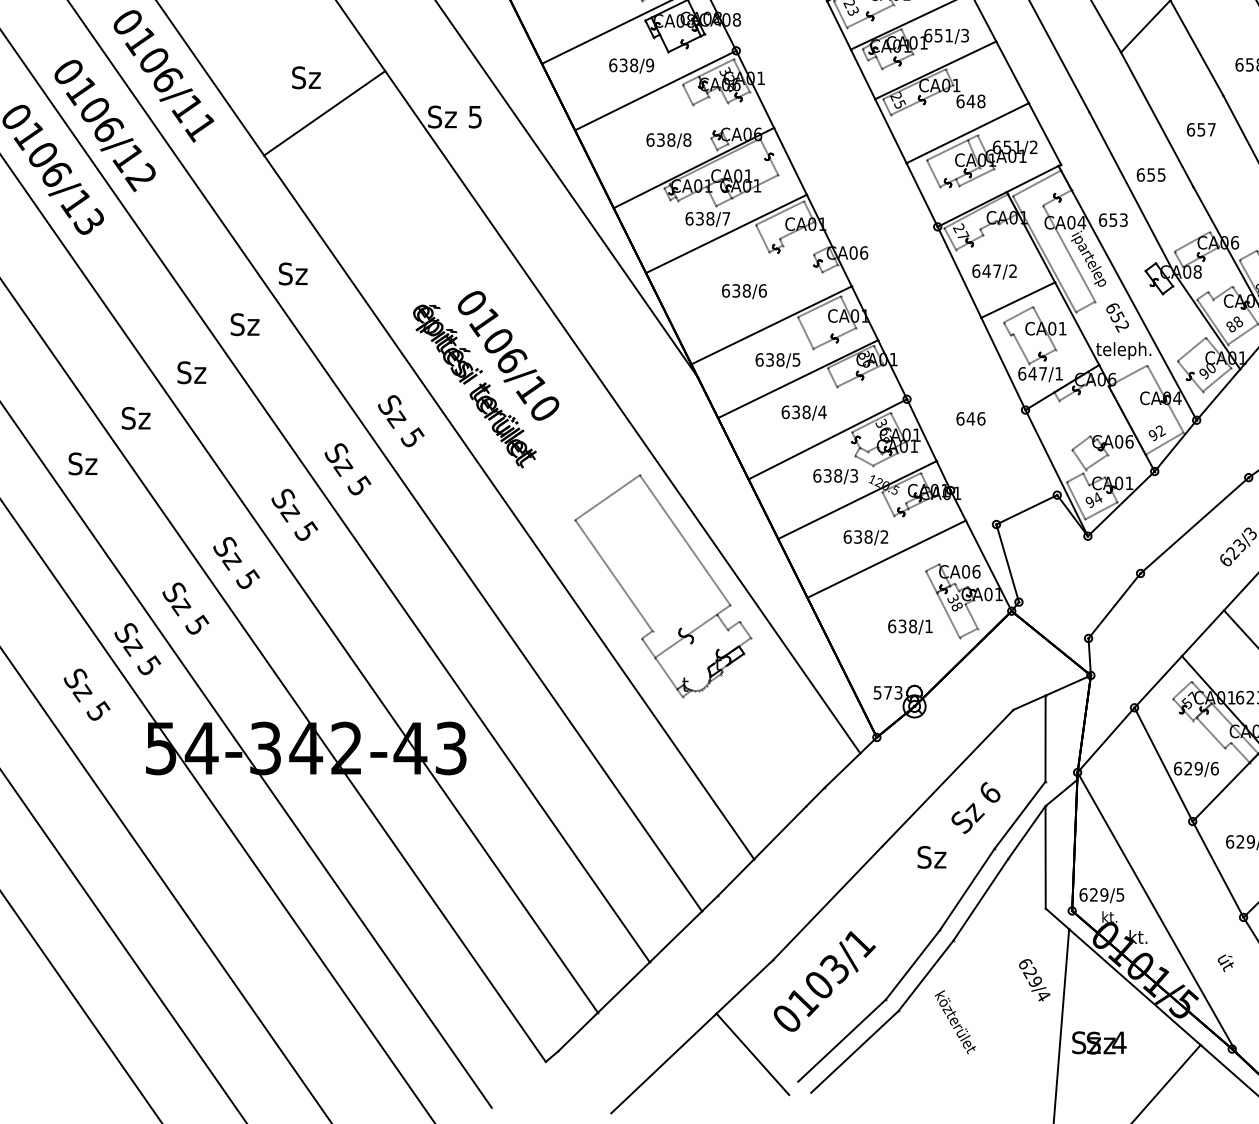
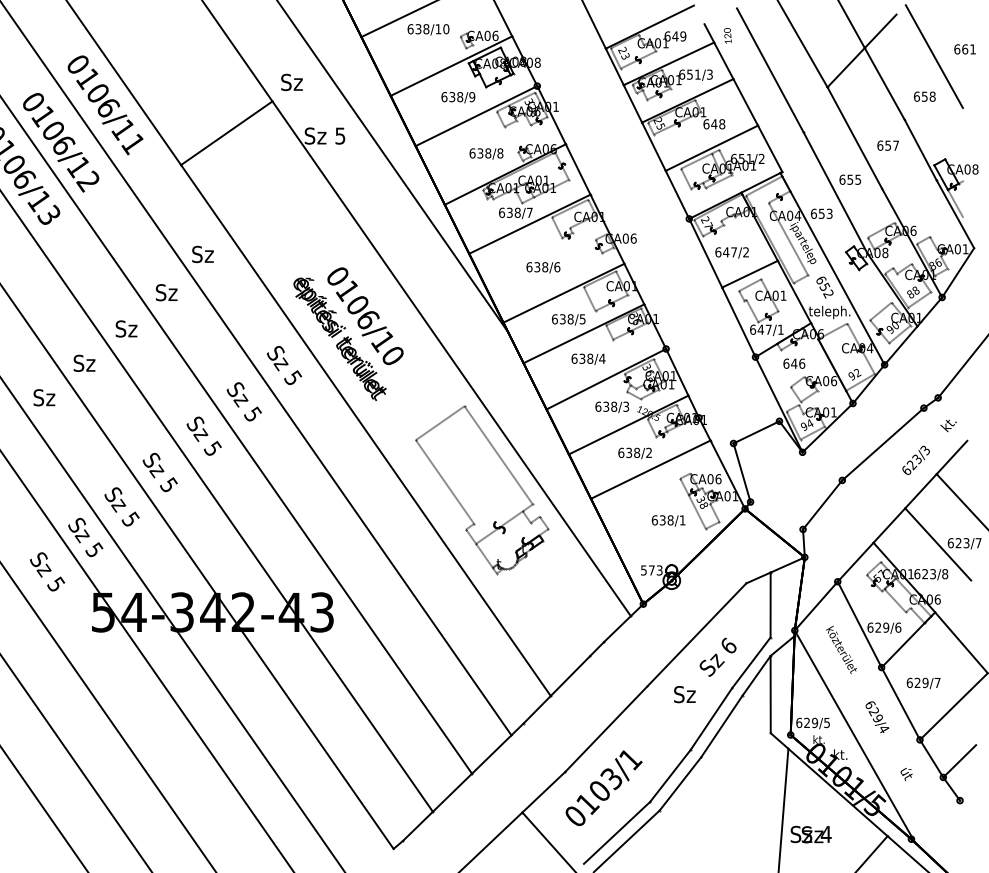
text: (305, 77) -> (291, 82), moved
text: (971, 418) -> (794, 363), moved
text: (1034, 979) -> (877, 716), moved
text: (955, 1021) -> (841, 649), moved

